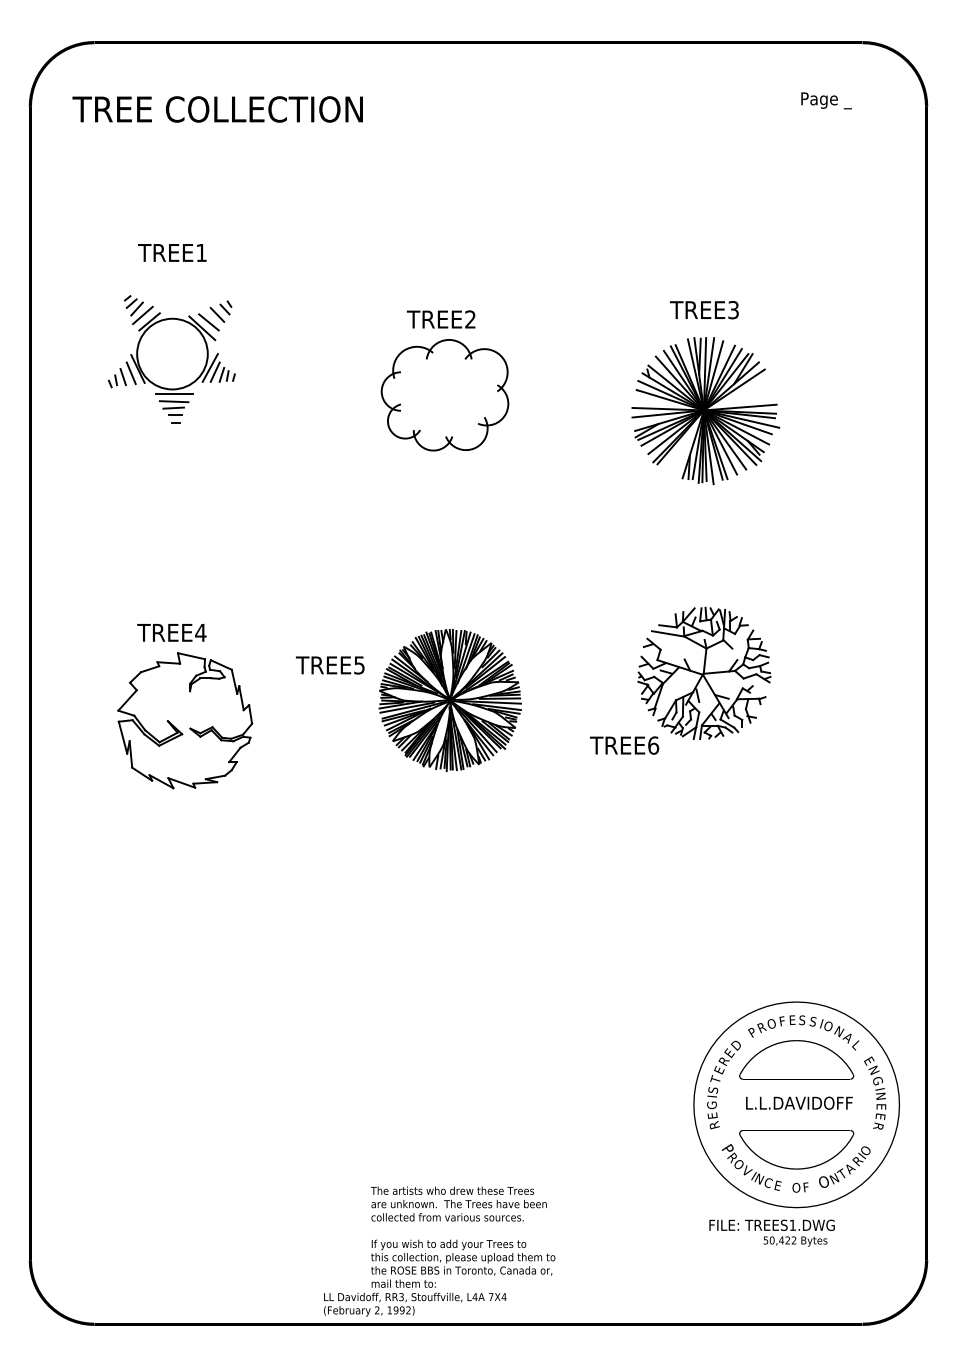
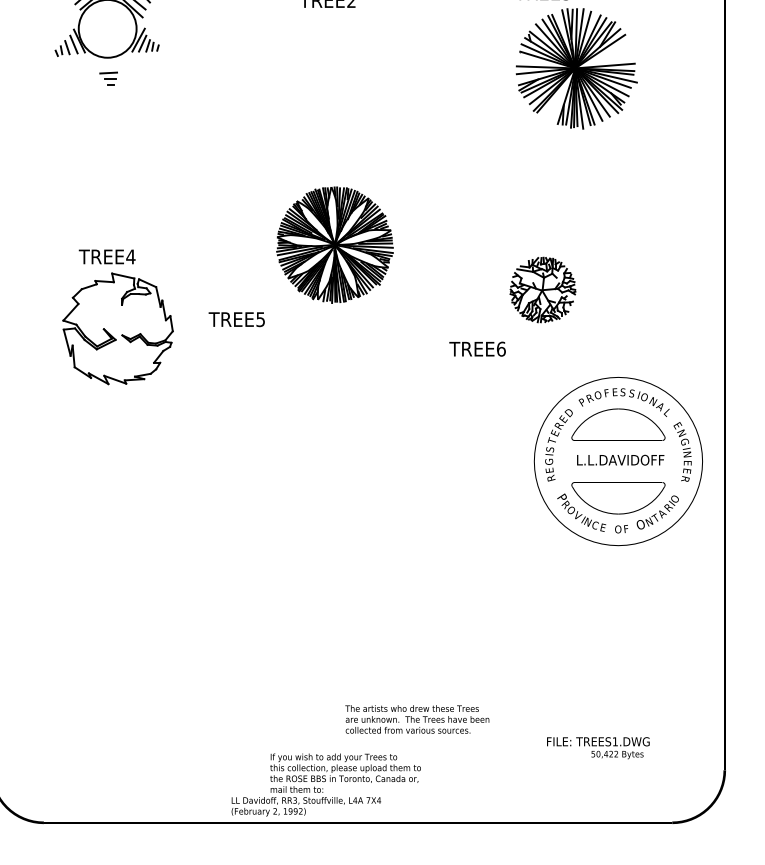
line: (174, 393) -> (109, 61), removed
part: (444, 395) -> (330, 62), removed
line: (173, 401) -> (108, 67), removed
part: (705, 411) -> (576, 69), moved
text: (329, 665) -> (236, 319), moved
part: (704, 672) -> (543, 289), size x0.6
part: (449, 700) -> (334, 245), moved
text: (796, 1104) -> (618, 461), moved
text: (458, 1203) -> (417, 719), moved

